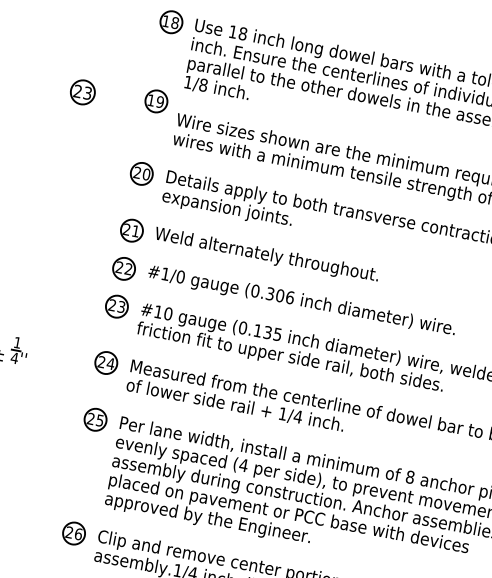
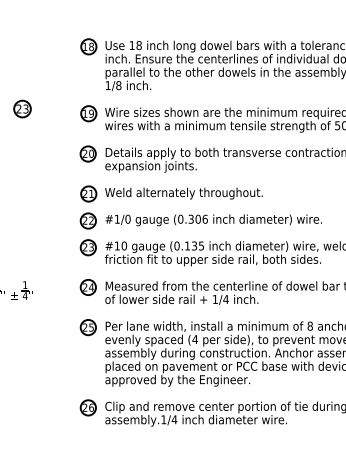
part: (82, 91) -> (22, 108), moved
part: (156, 100) -> (88, 113), moved

